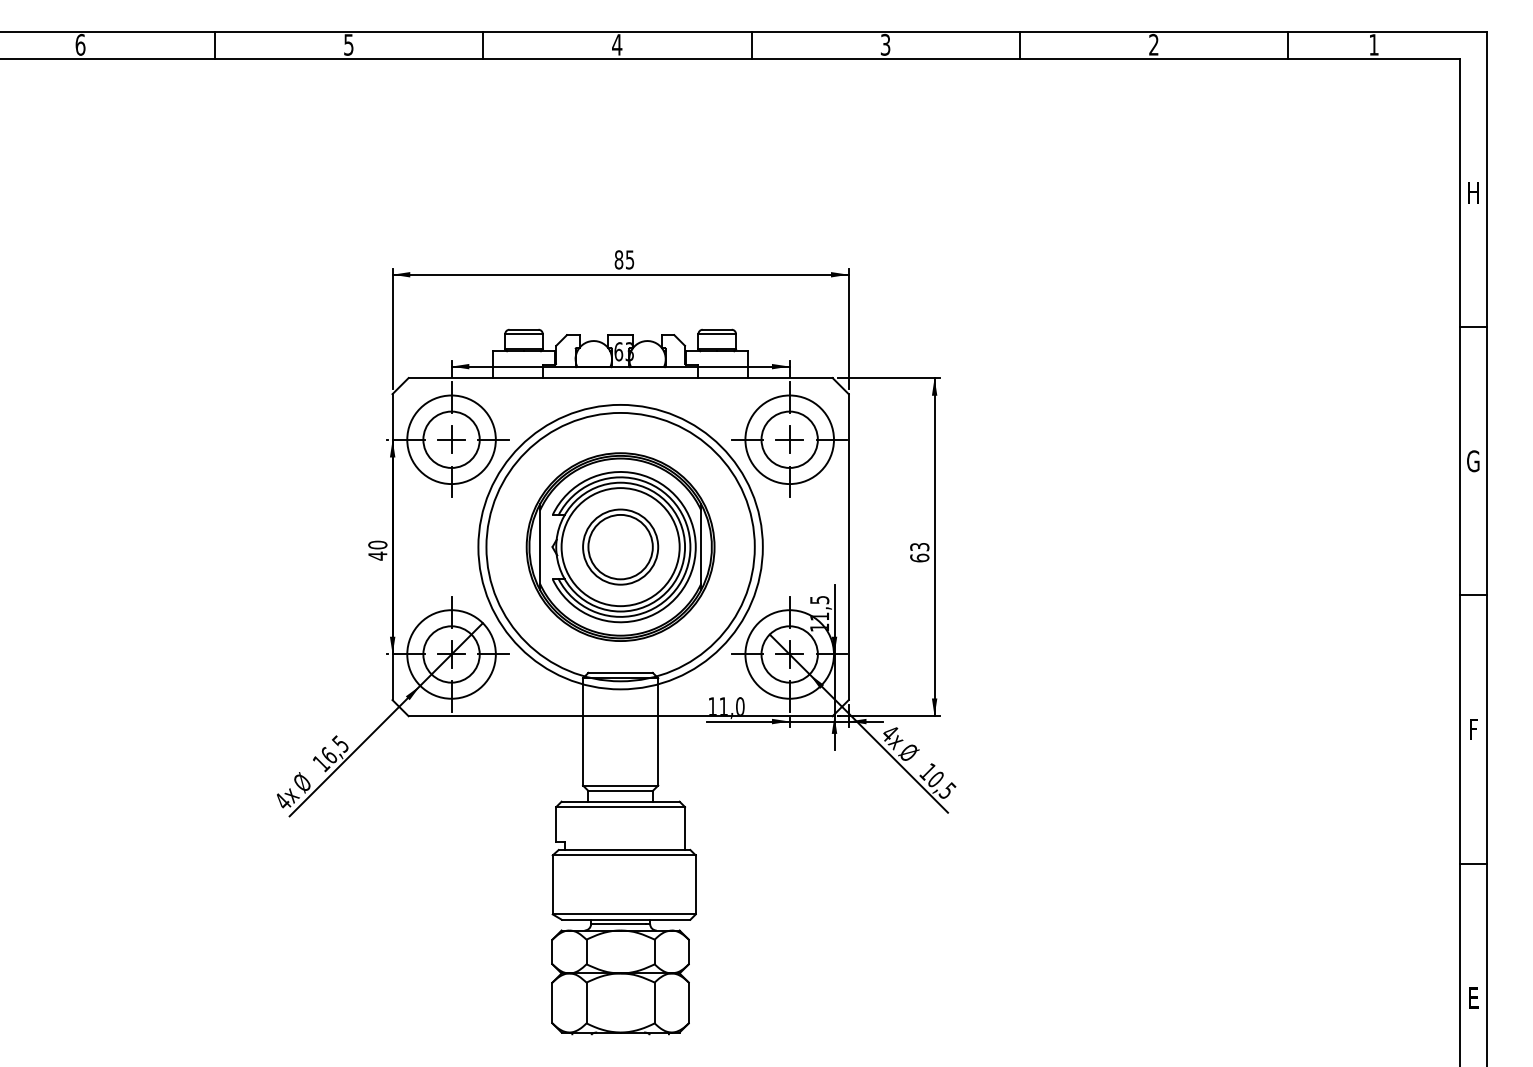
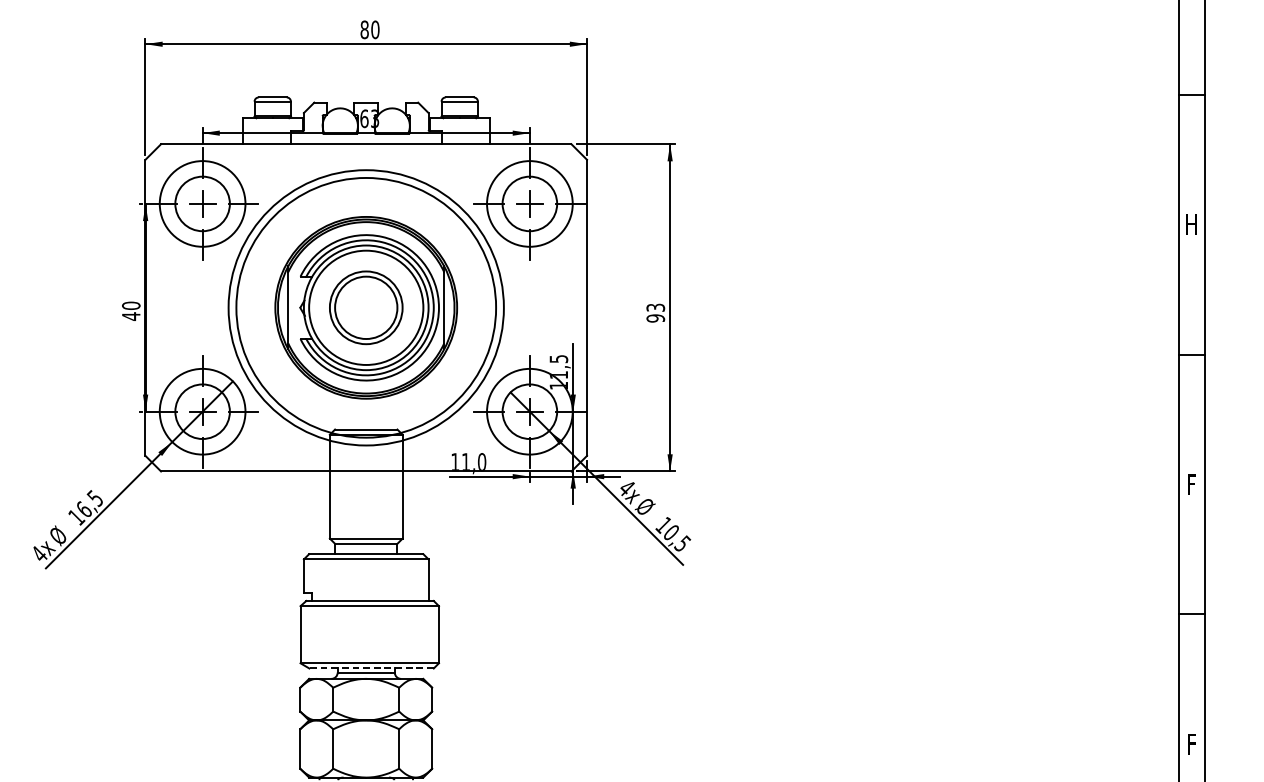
text: (629, 259) -> (374, 29), 85 -> 80
text: (1473, 461) -> (1191, 224), G -> H
text: (919, 557) -> (655, 317), 63 -> 93
line: (625, 919) -> (370, 668), solid -> dashed
text: (1473, 997) -> (1191, 743), E -> F

